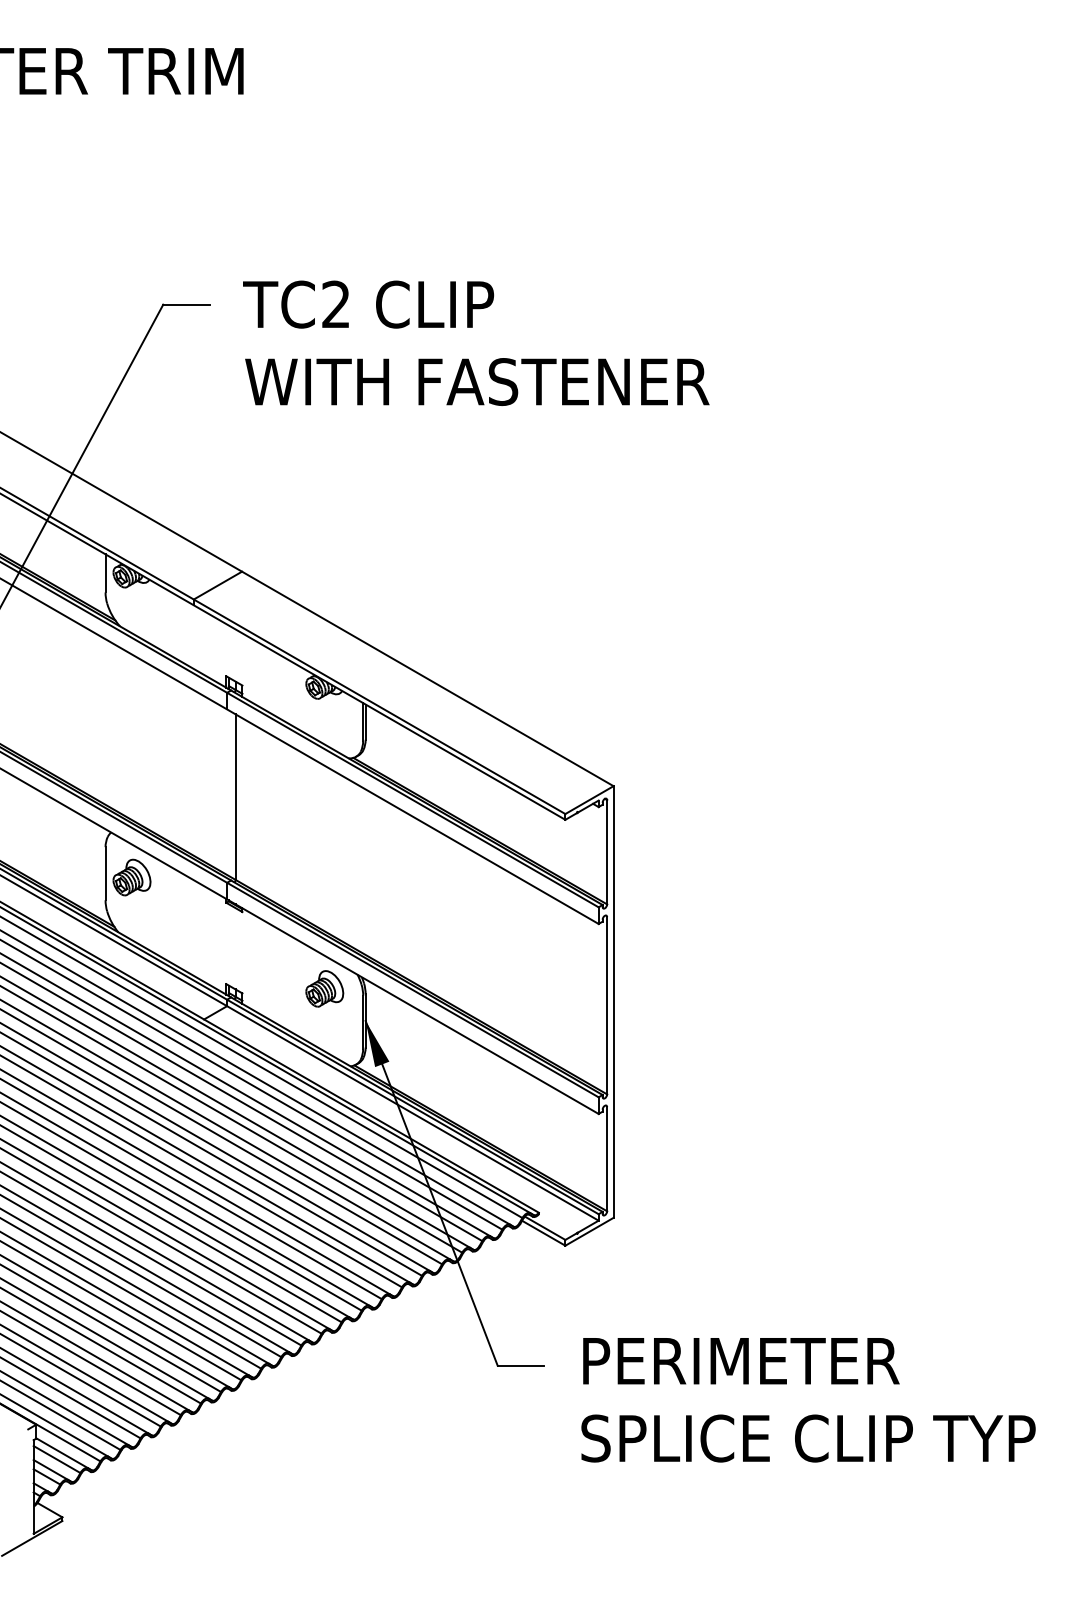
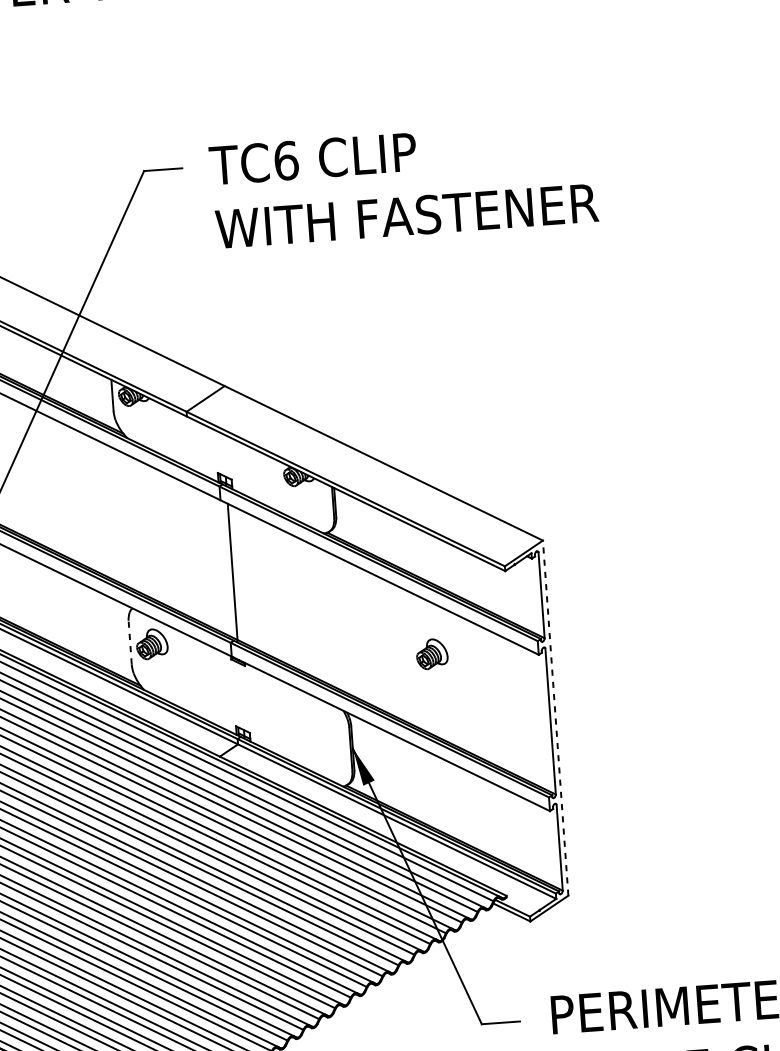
text: (336, 304) -> (286, 160), TC2 -> TC6
line: (105, 873) -> (130, 642), solid -> dashed
part: (324, 988) -> (431, 653), moved
line: (613, 1002) -> (555, 718), solid -> dashed

